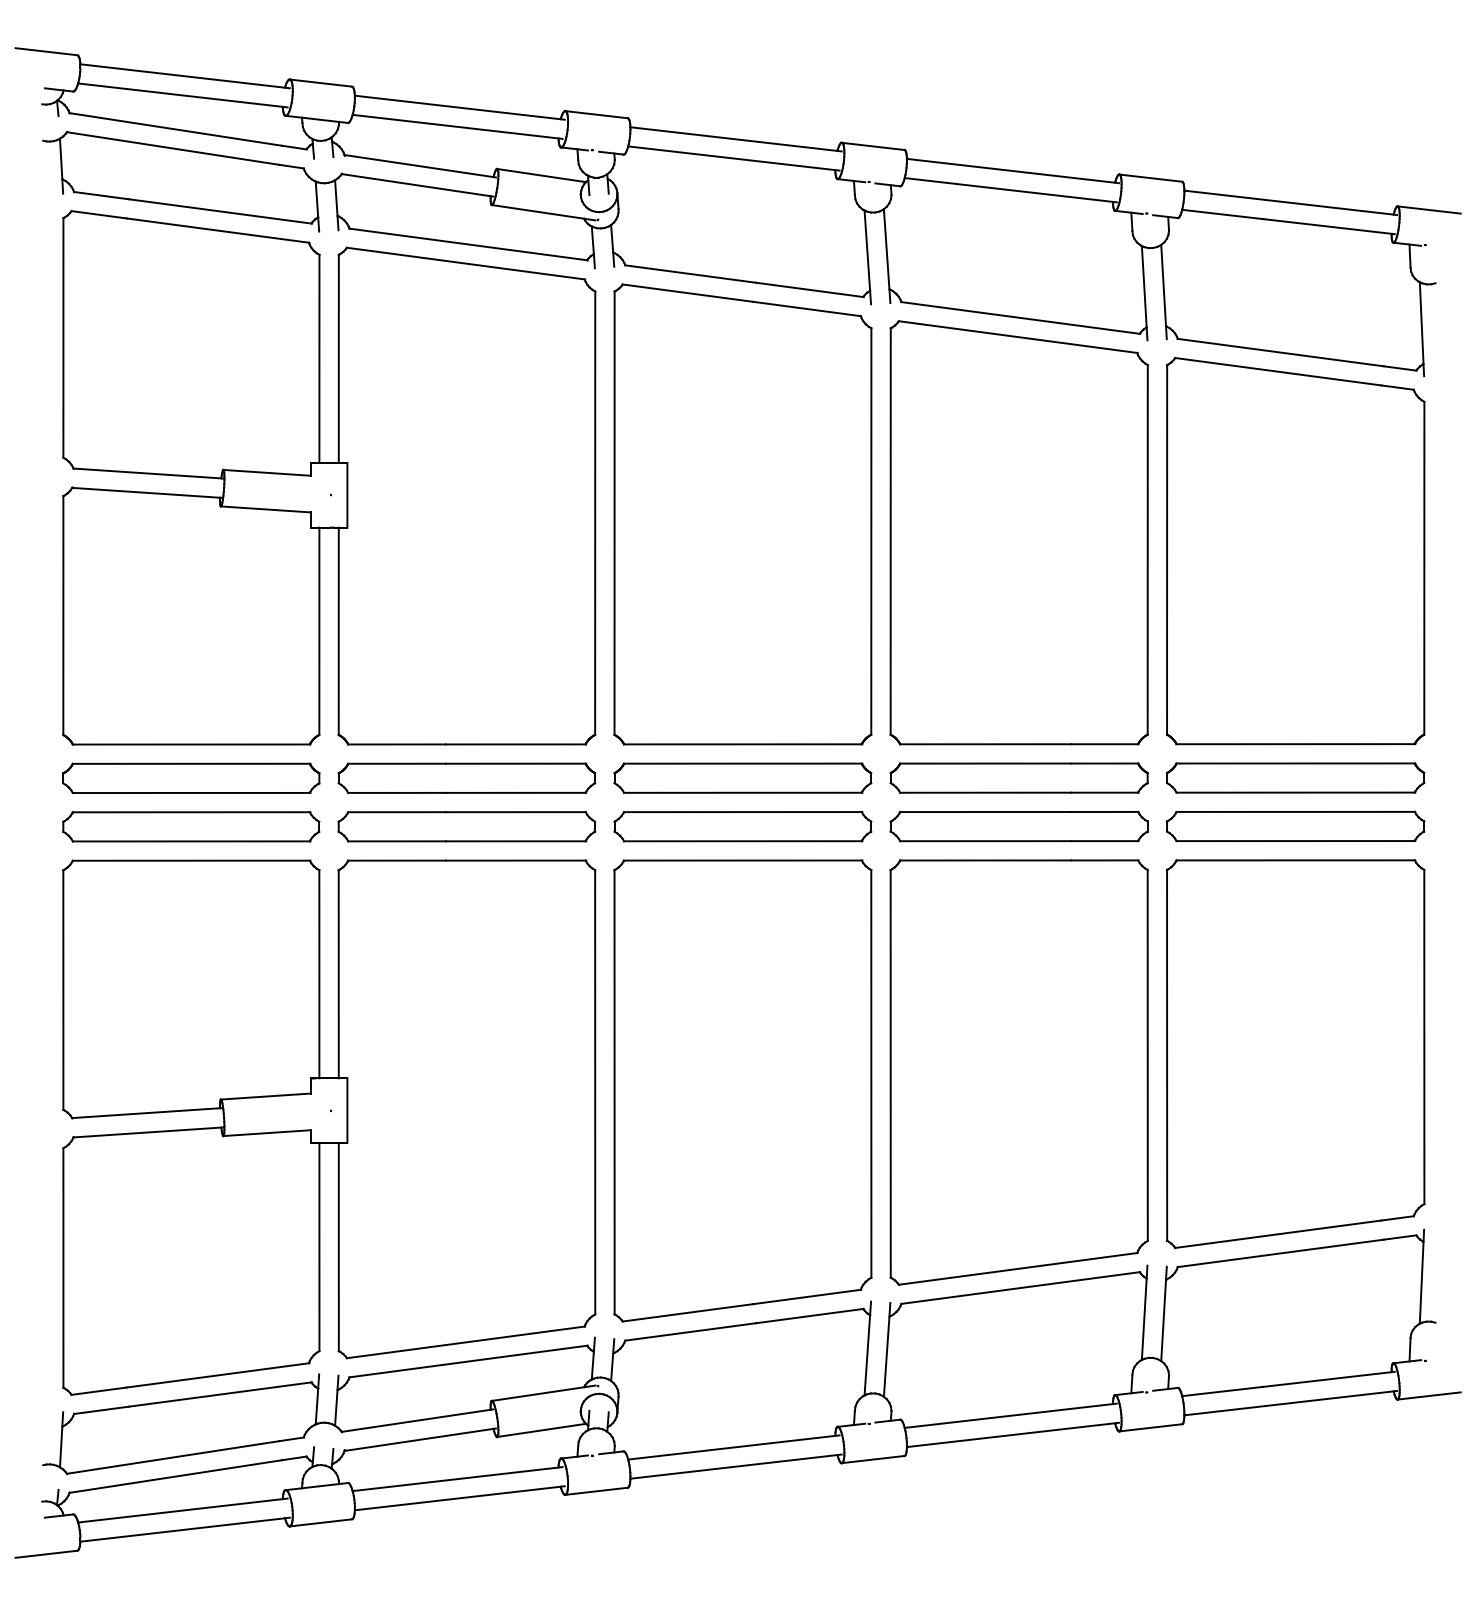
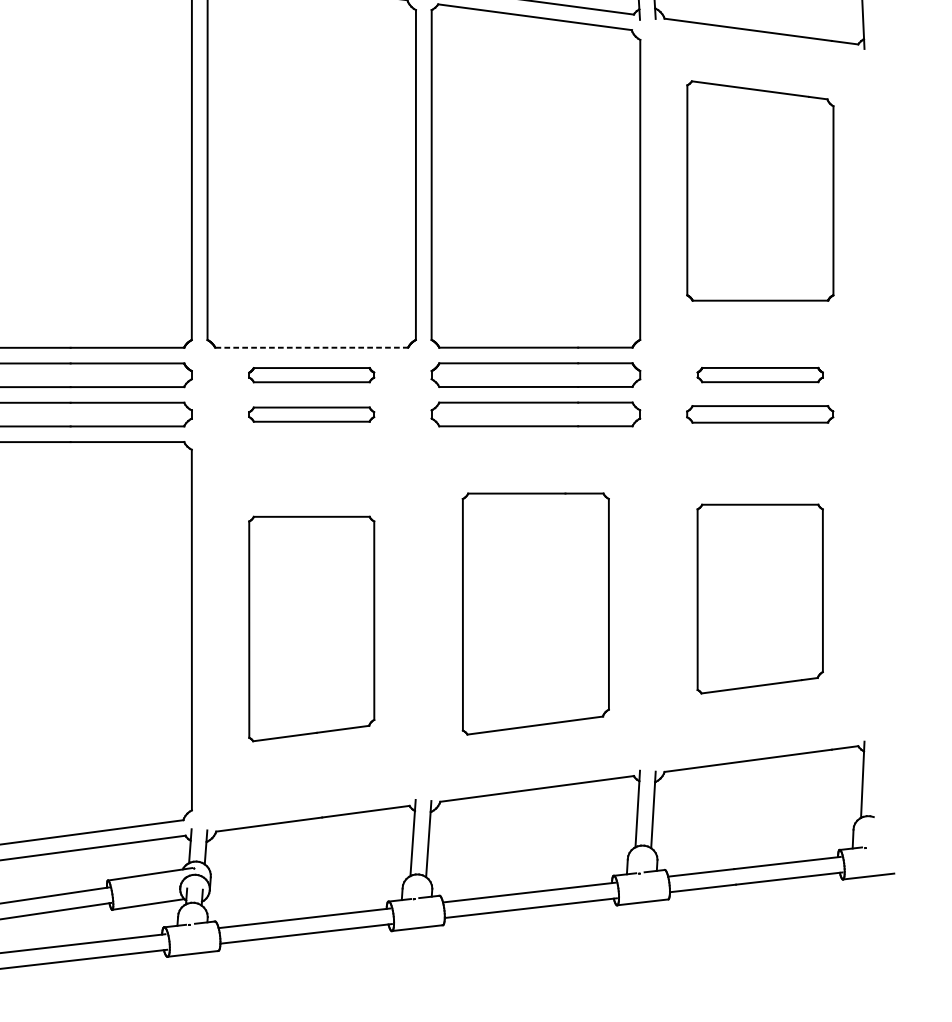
part: (1295, 551) -> (760, 191), size x0.7
line: (742, 744) -> (311, 347), solid -> dashed
part: (742, 777) -> (311, 374), size x0.6
part: (1295, 777) -> (760, 374), size x0.6
part: (742, 826) -> (311, 414), size x0.6
part: (1295, 826) -> (760, 414), size x0.7
part: (1295, 1053) -> (760, 598), size x0.6
part: (1018, 1072) -> (535, 614), size x0.7
part: (742, 1090) -> (311, 628), size x0.6

